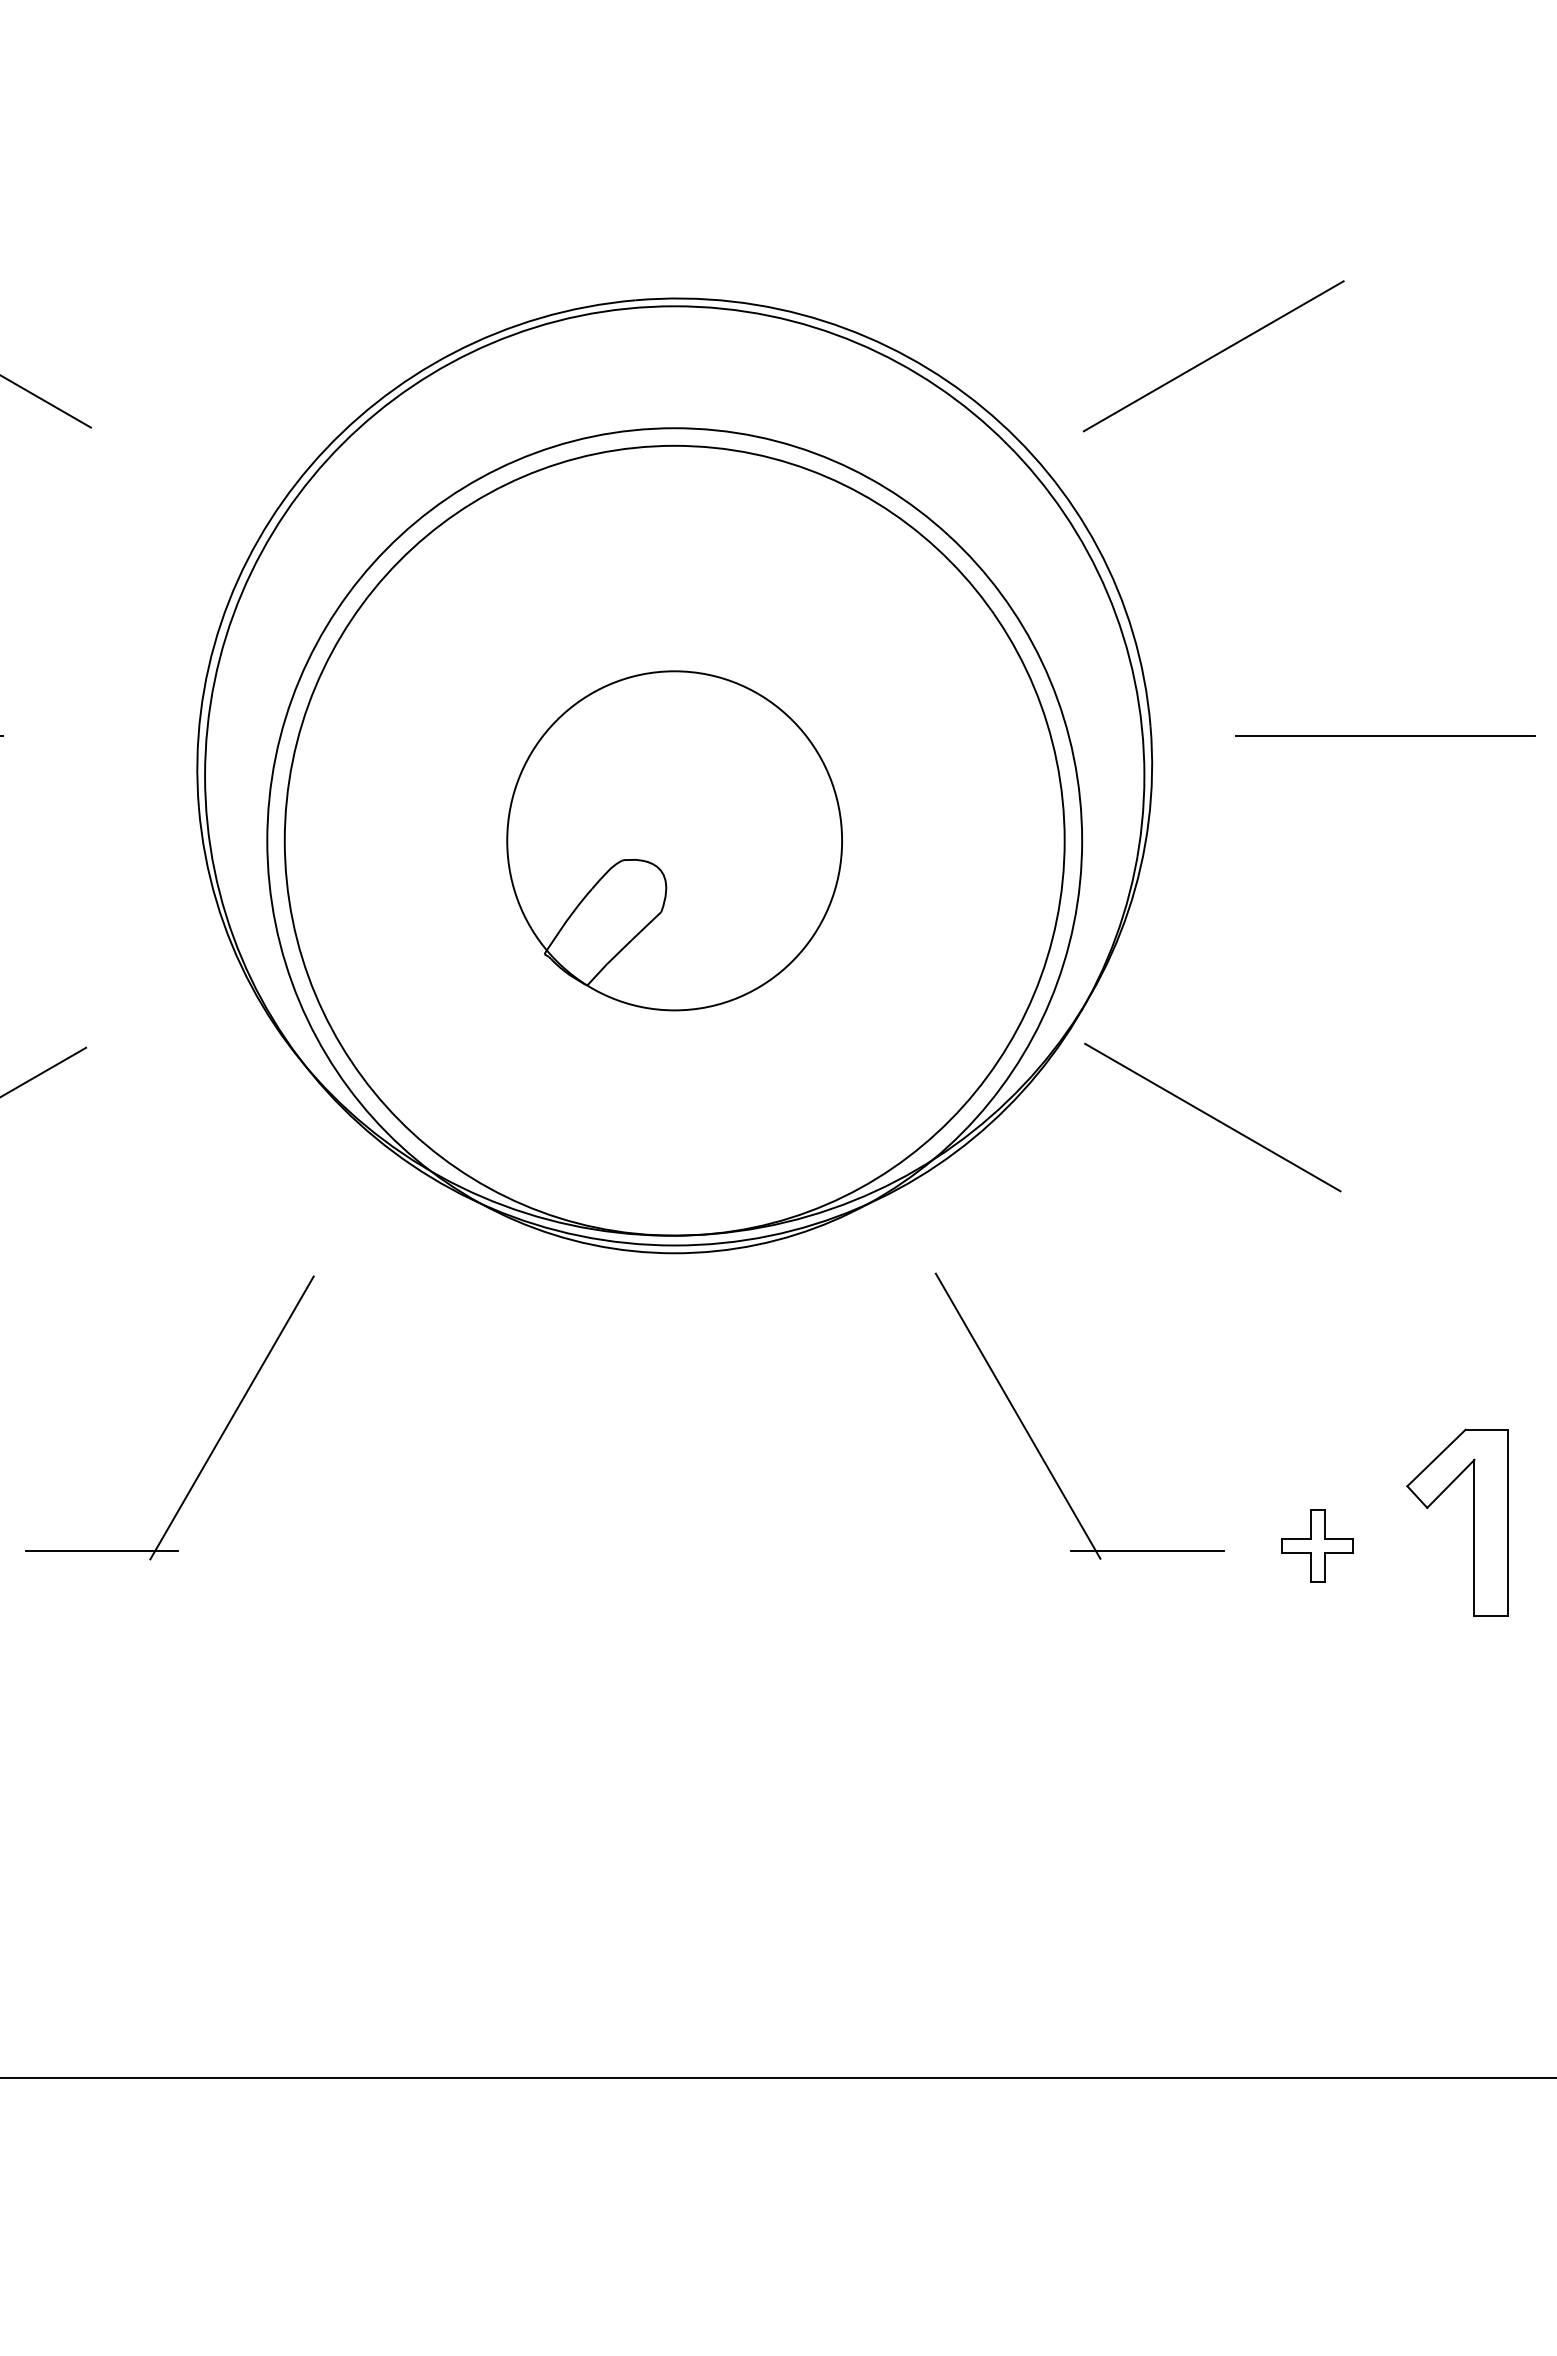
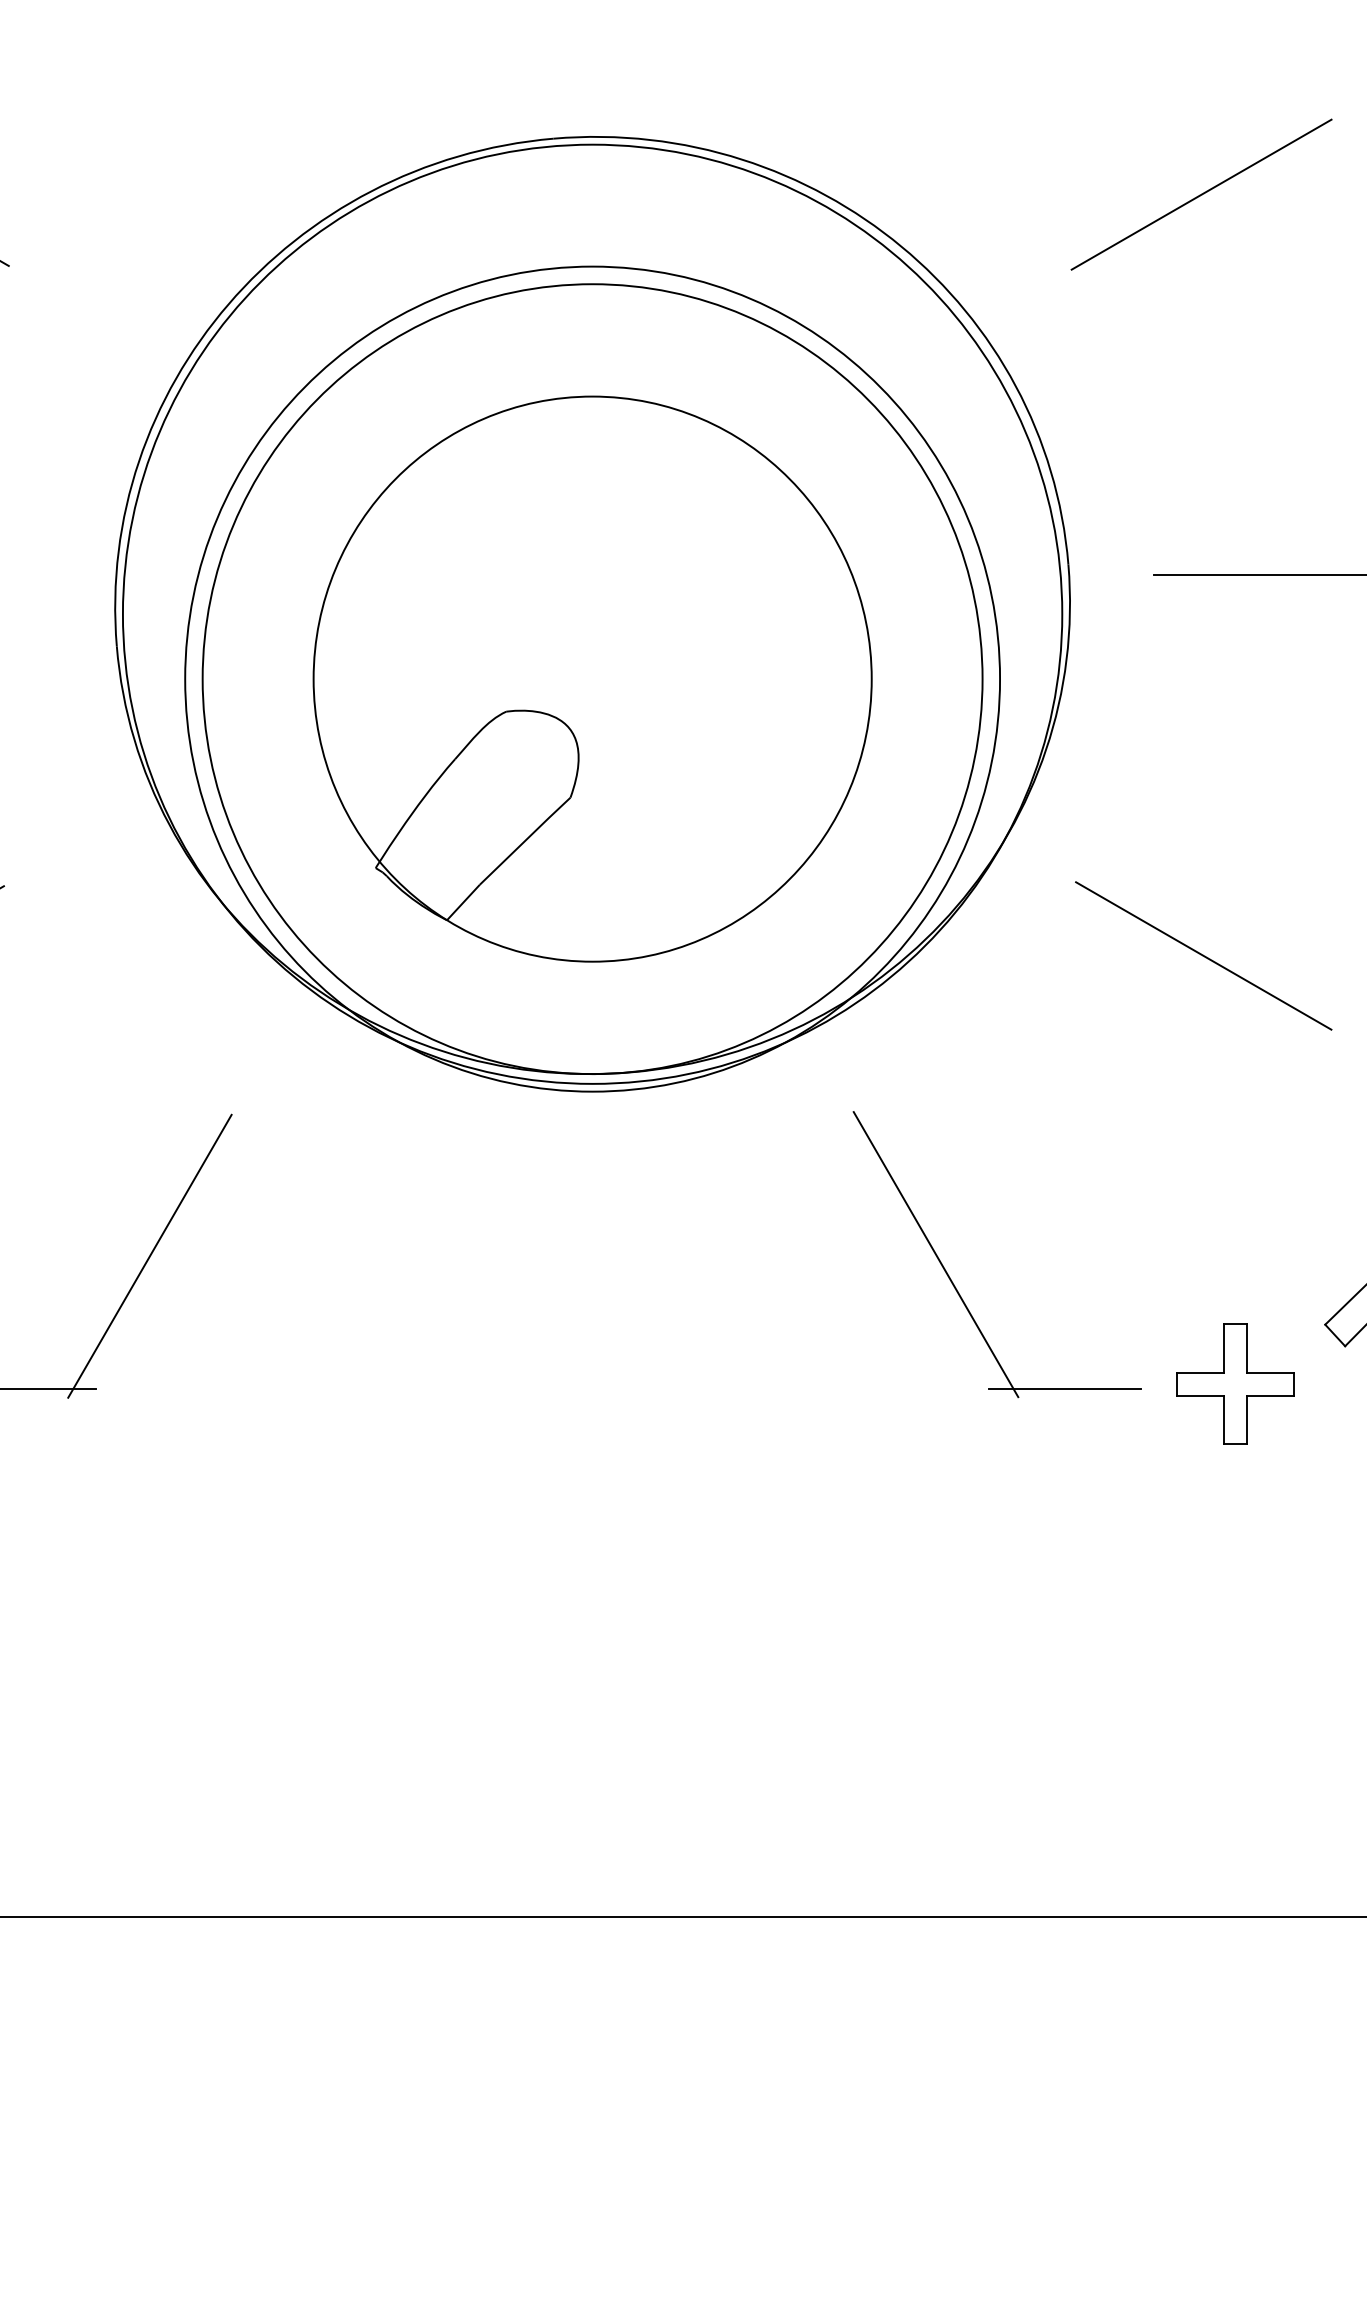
line: (1213, 356) -> (1201, 194), moved
part: (674, 840) -> (592, 678), size x1.67
line: (1212, 1117) -> (1203, 955), moved
part: (1317, 1545) -> (1235, 1383), size x1.67

